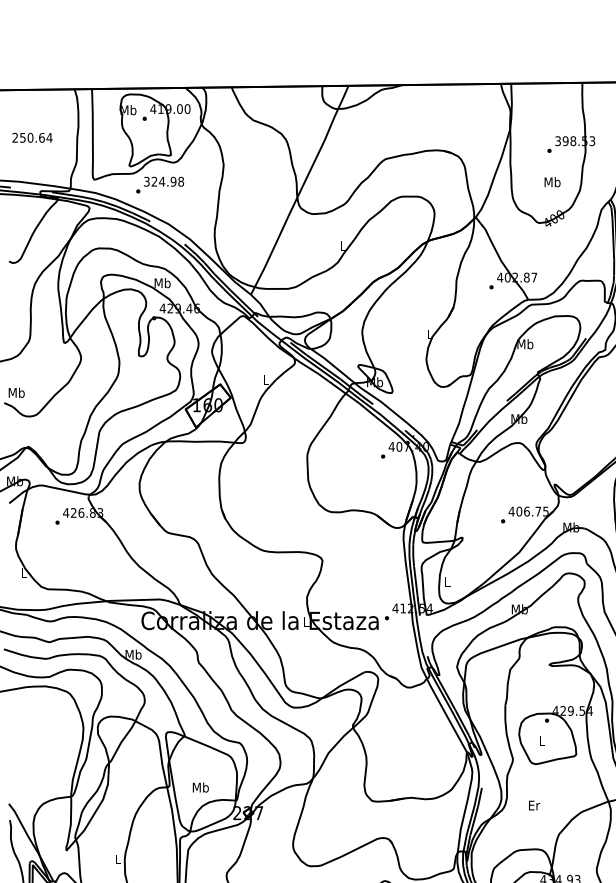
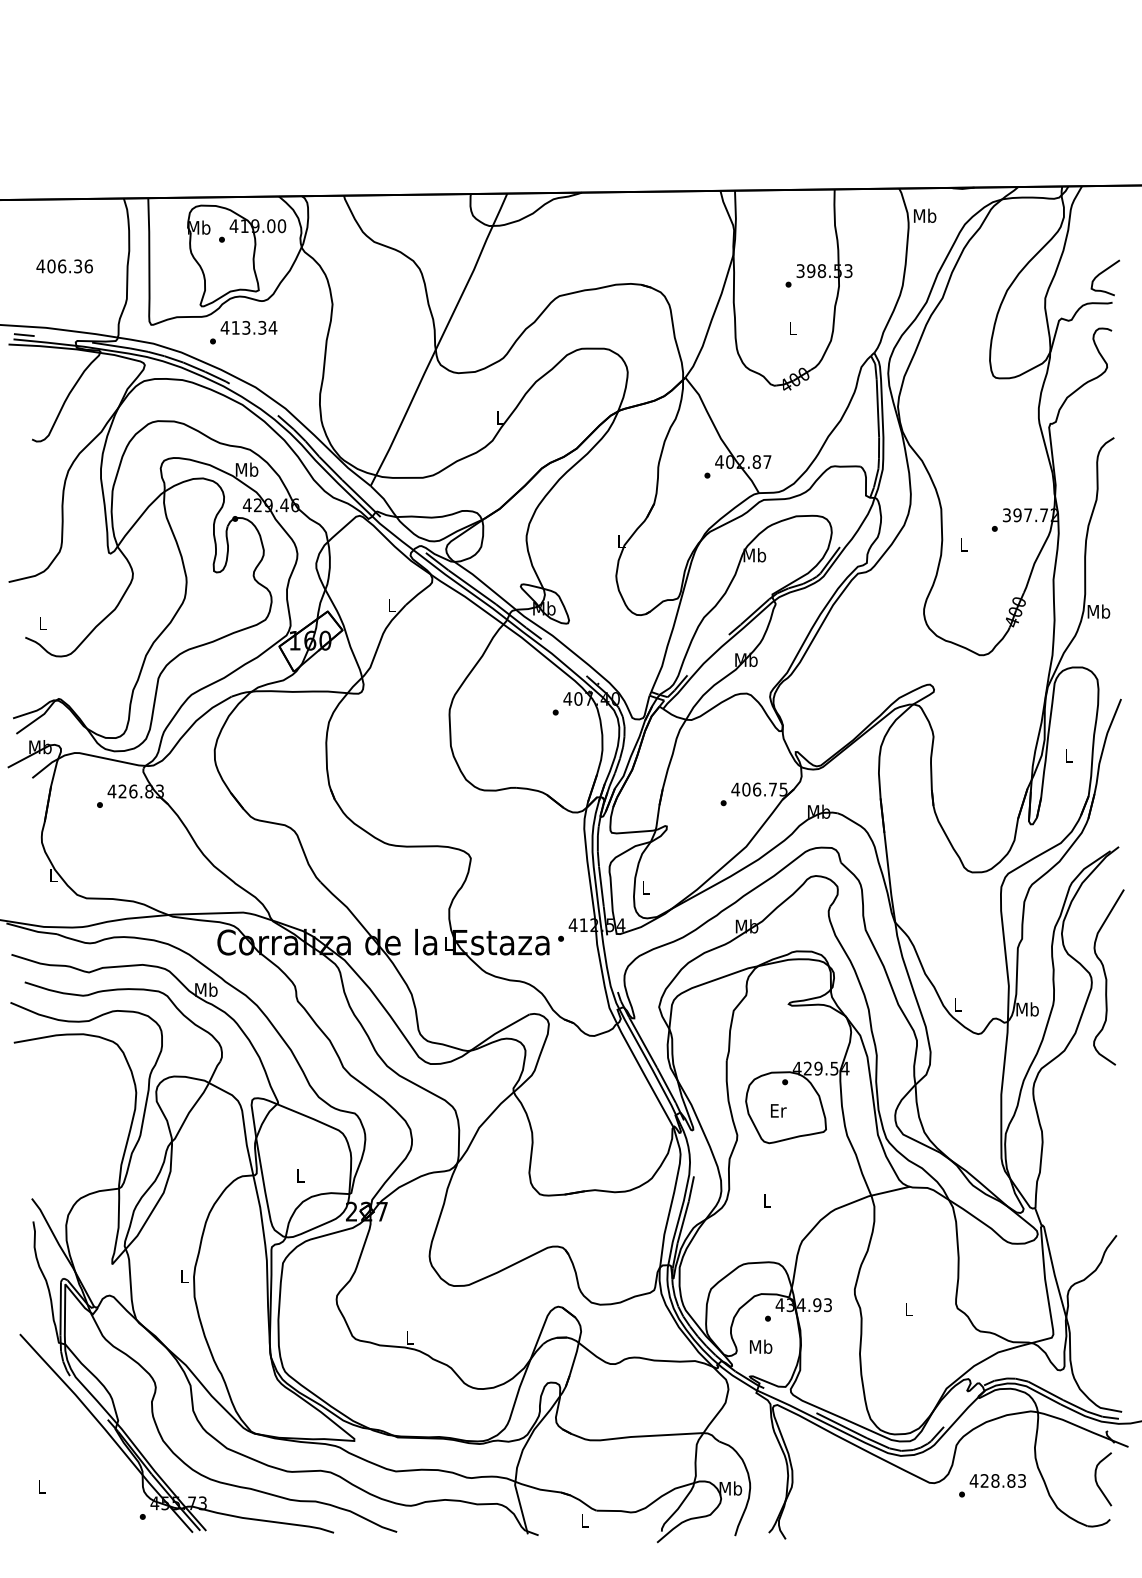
text: (32, 137) -> (64, 266), 250.64 -> 406.36
text: (163, 181) -> (248, 327), 324.98 -> 413.34
text: (552, 182) -> (792, 328), Mb -> L
text: (16, 392) -> (42, 623), Mb -> L
text: (542, 740) -> (778, 1110), L -> Er
text: (200, 787) -> (300, 1175), Mb -> L
text: (534, 805) -> (767, 1200), Er -> L

